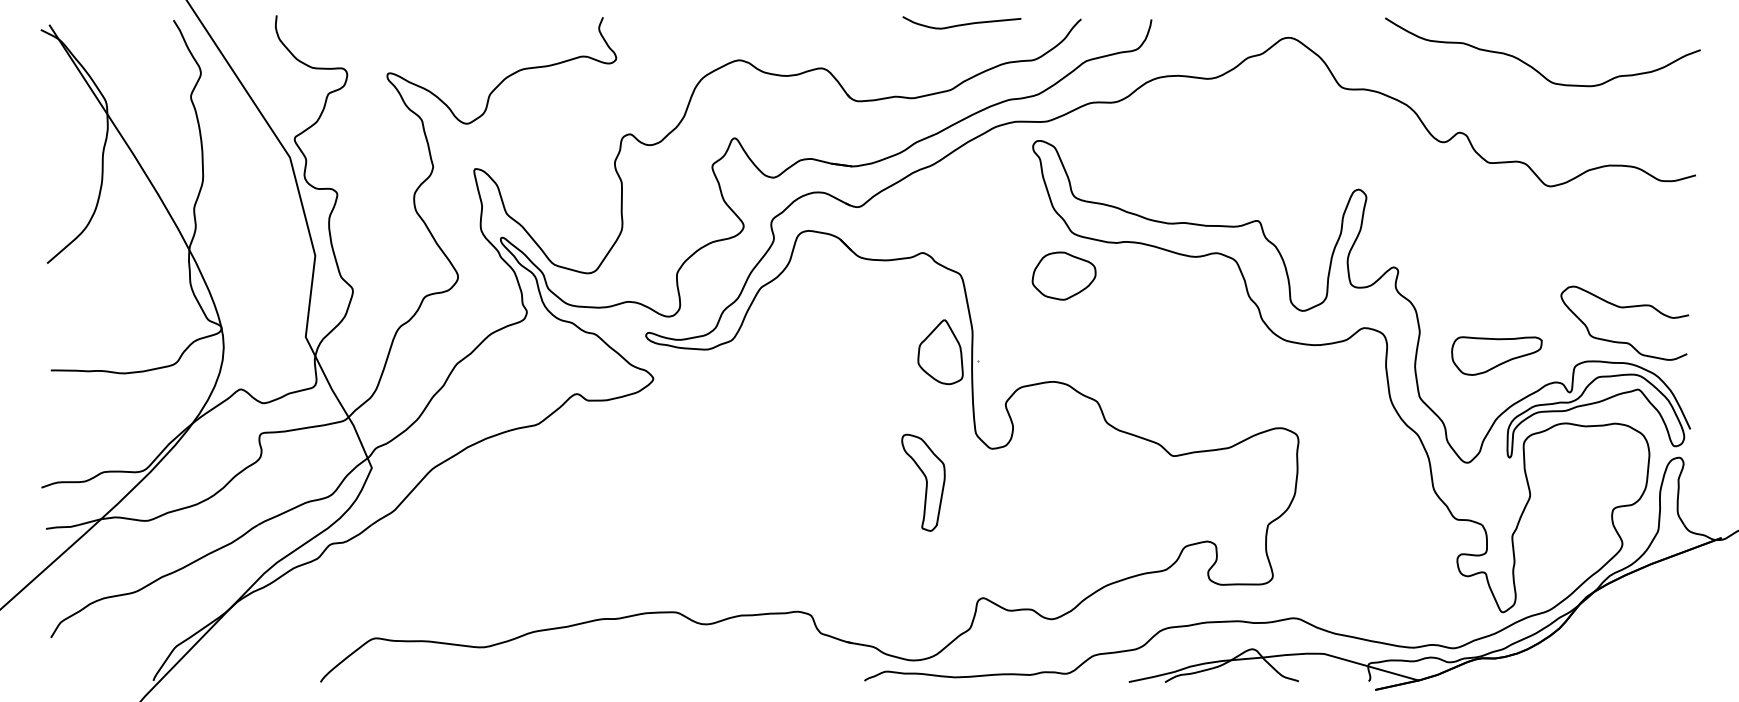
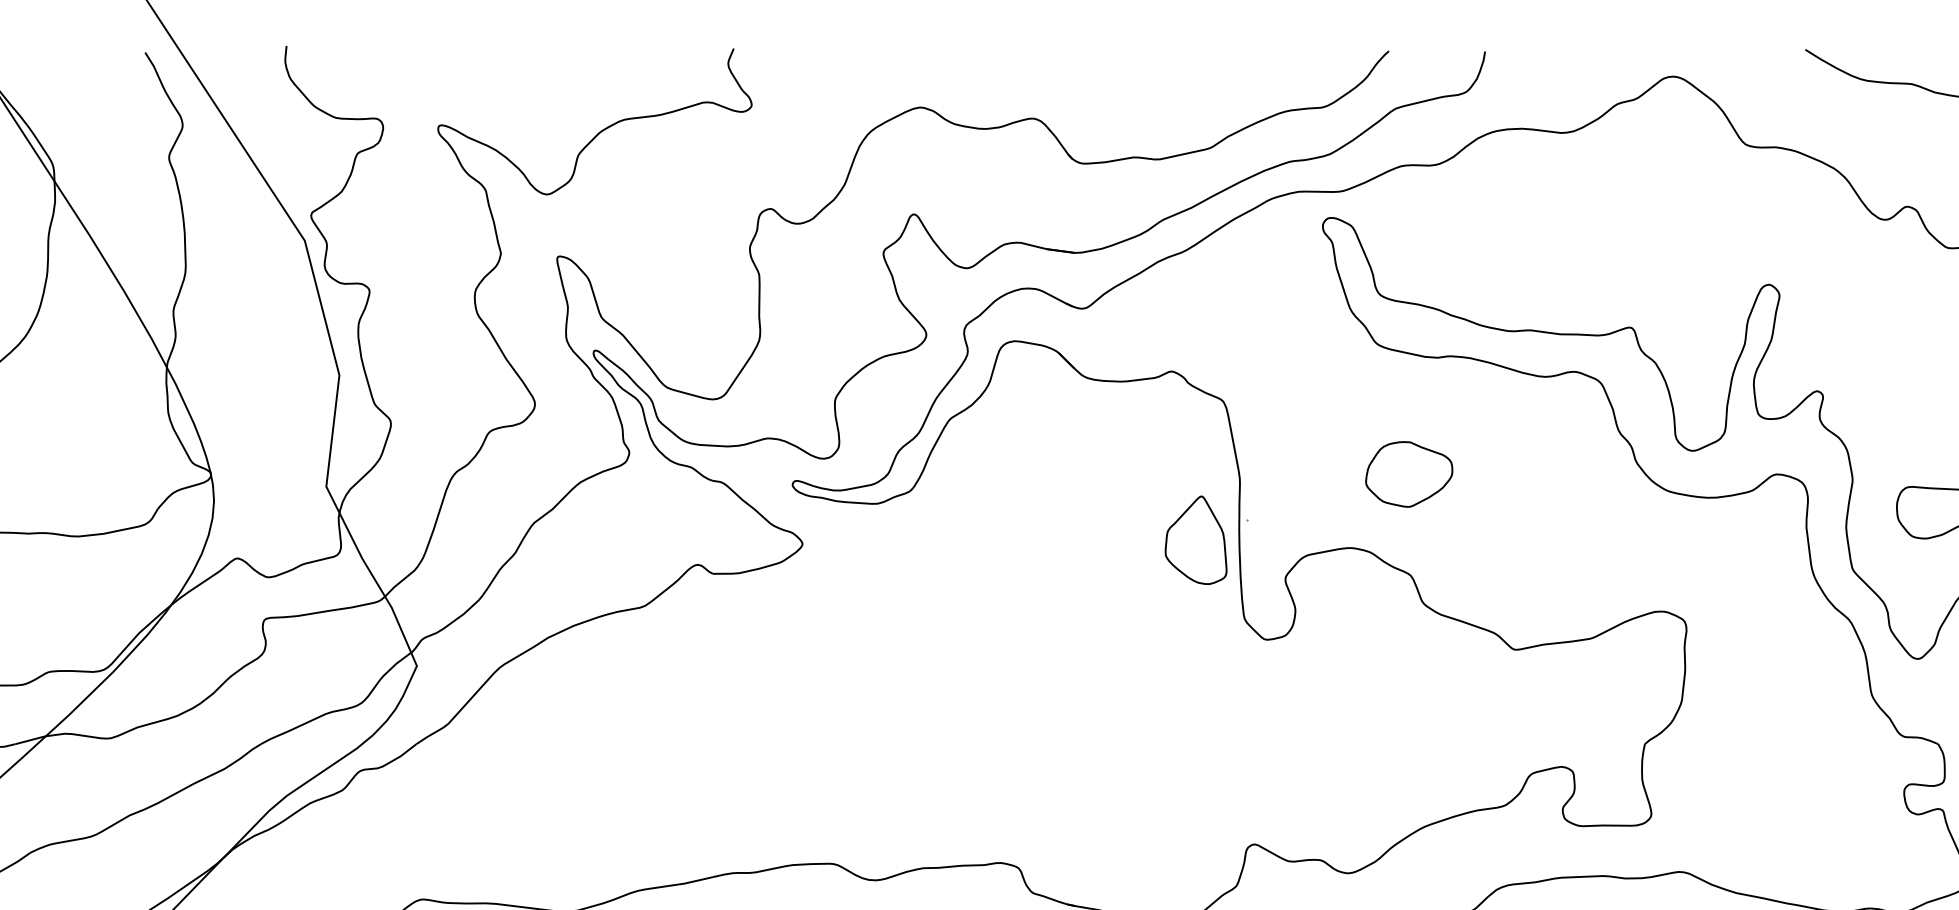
curve: (961, 24) -> (1224, 58), removed
part: (1063, 275) -> (1408, 473), moved
part: (940, 351) -> (1195, 539), moved
part: (923, 482) -> (1172, 685), removed

